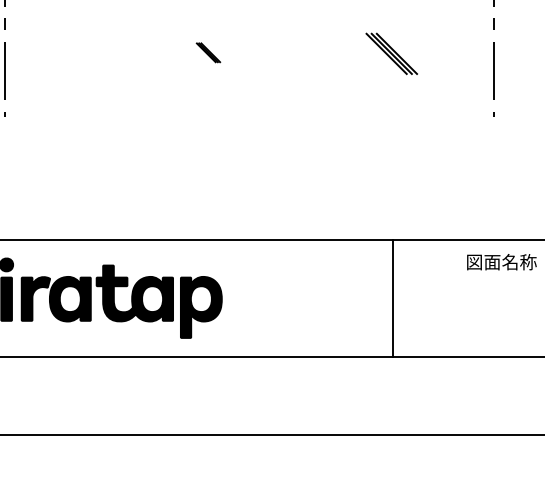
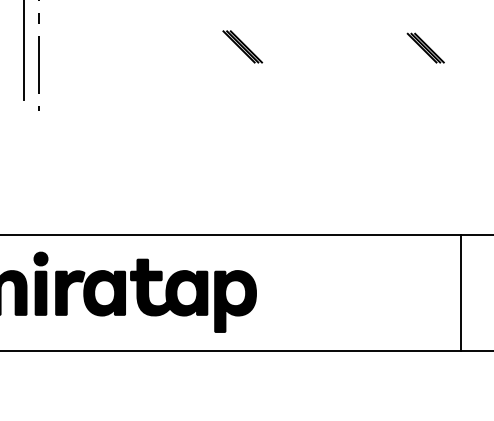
part: (208, 52) -> (242, 46), size x1.67
part: (391, 53) -> (425, 47), size x0.71
line: (392, 298) -> (460, 292), moved

